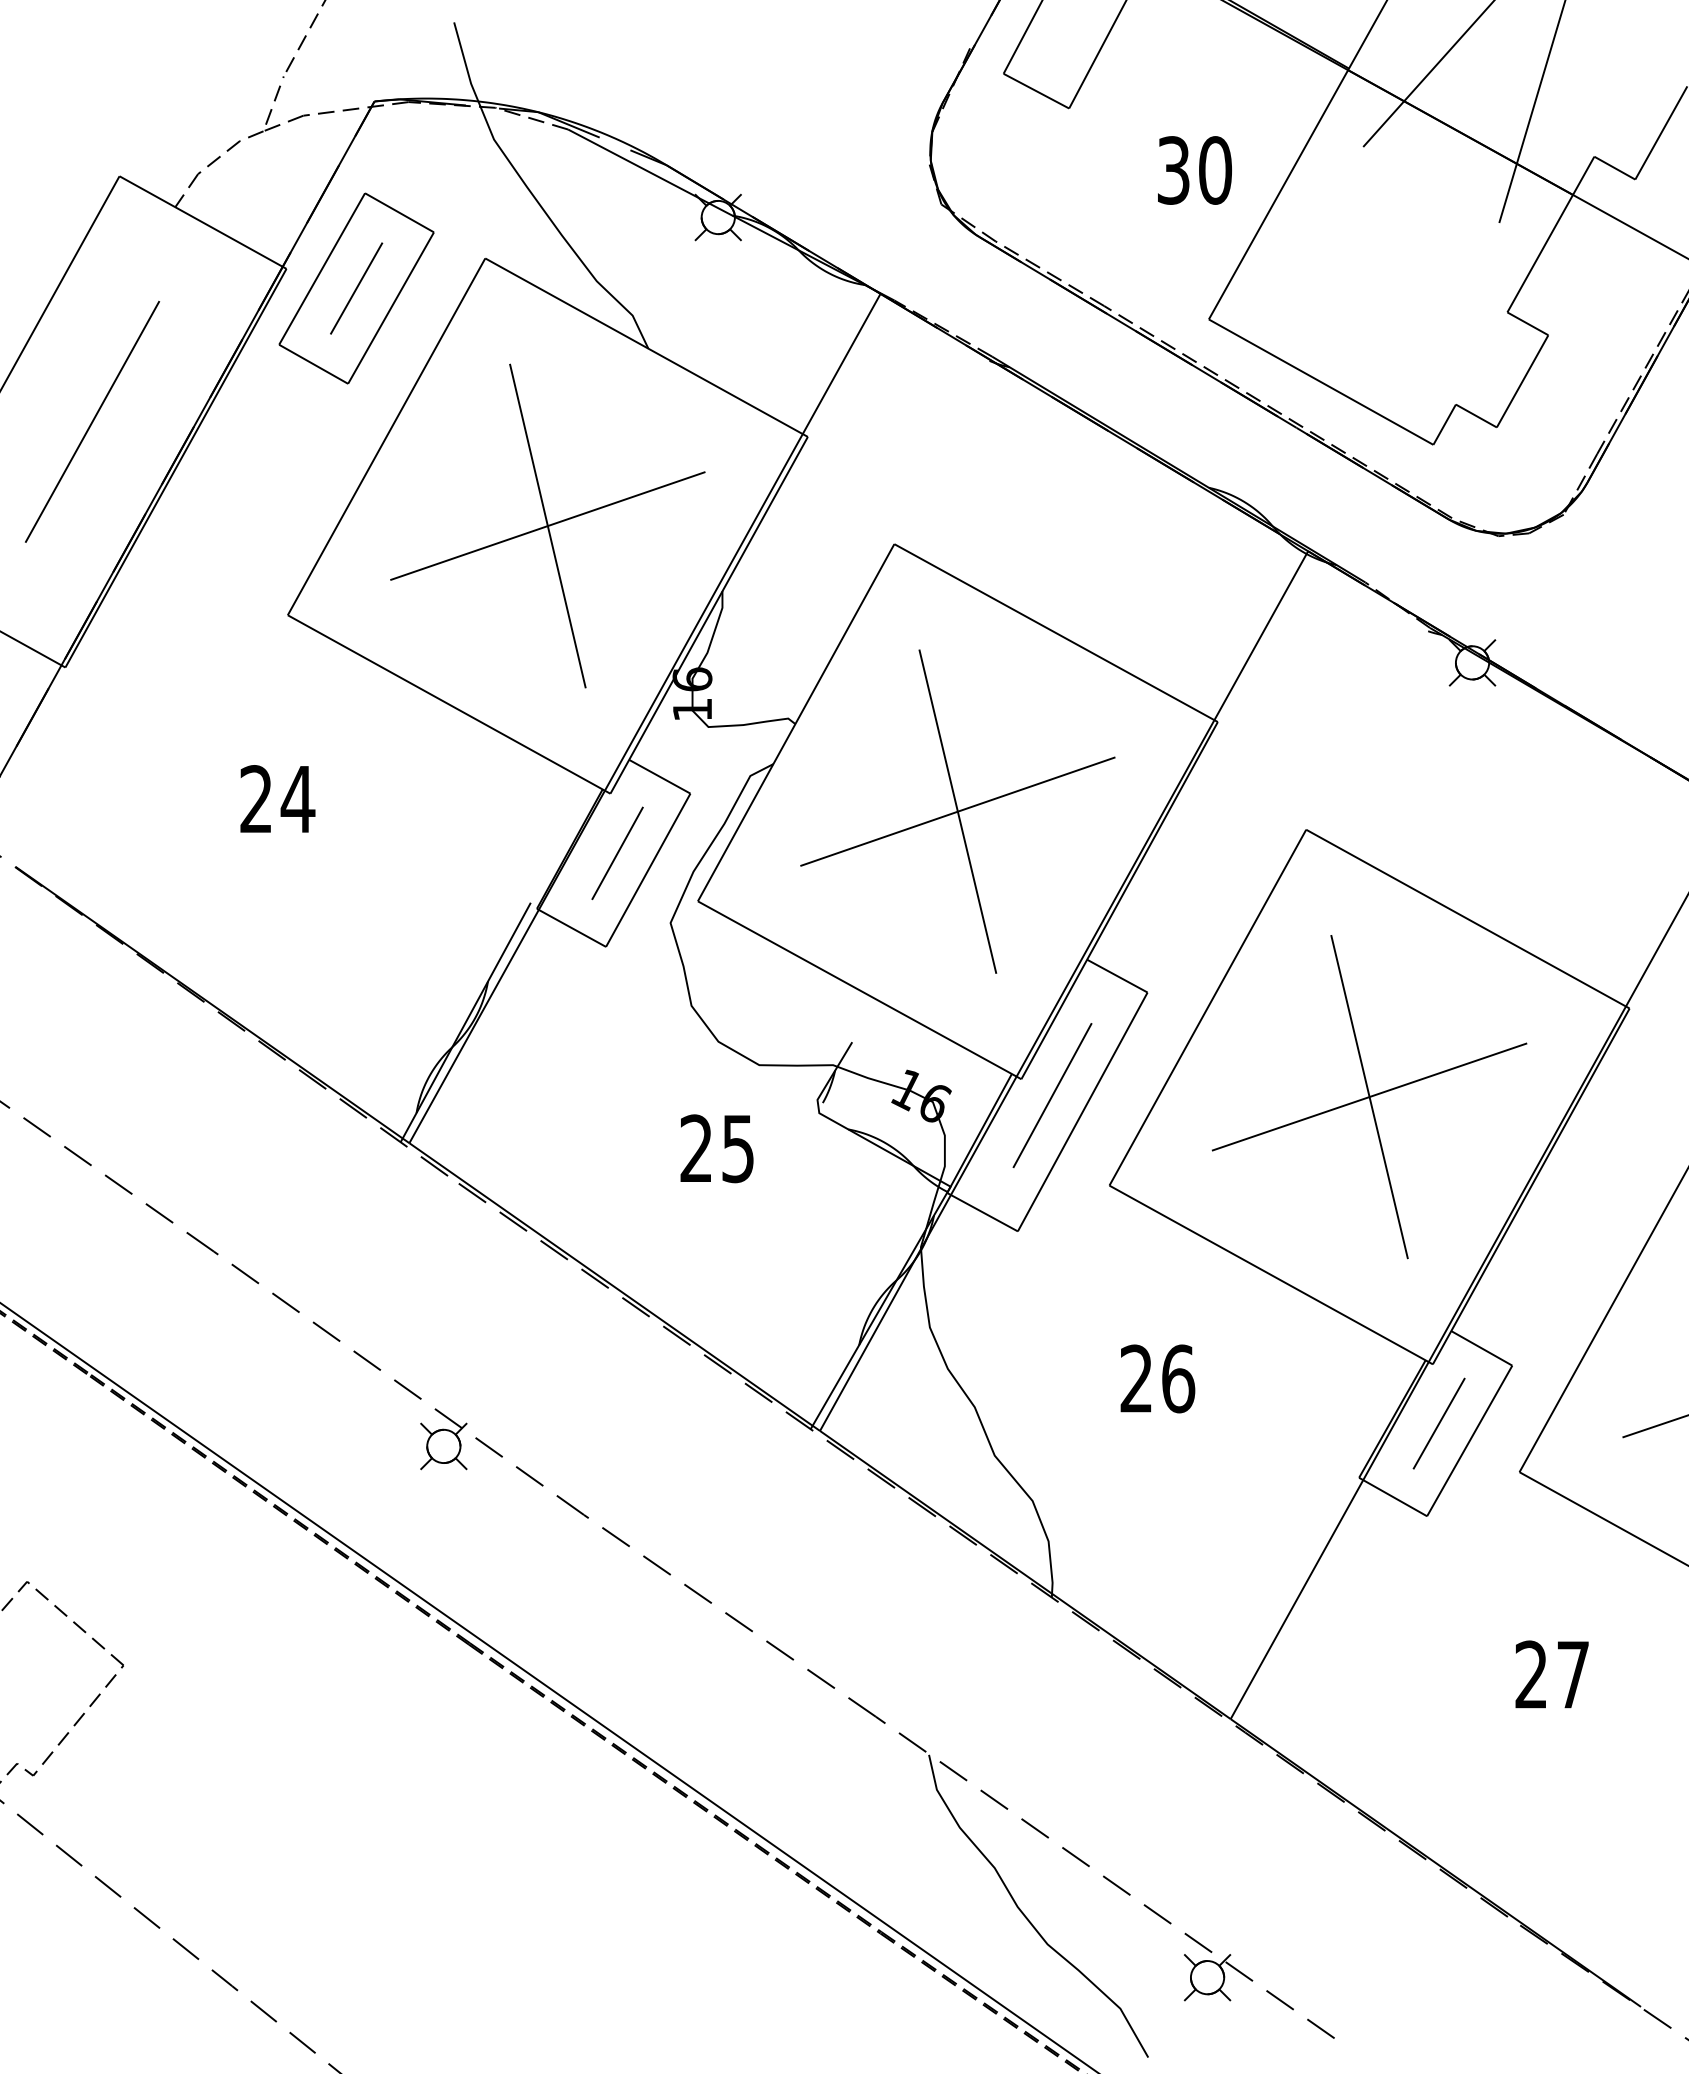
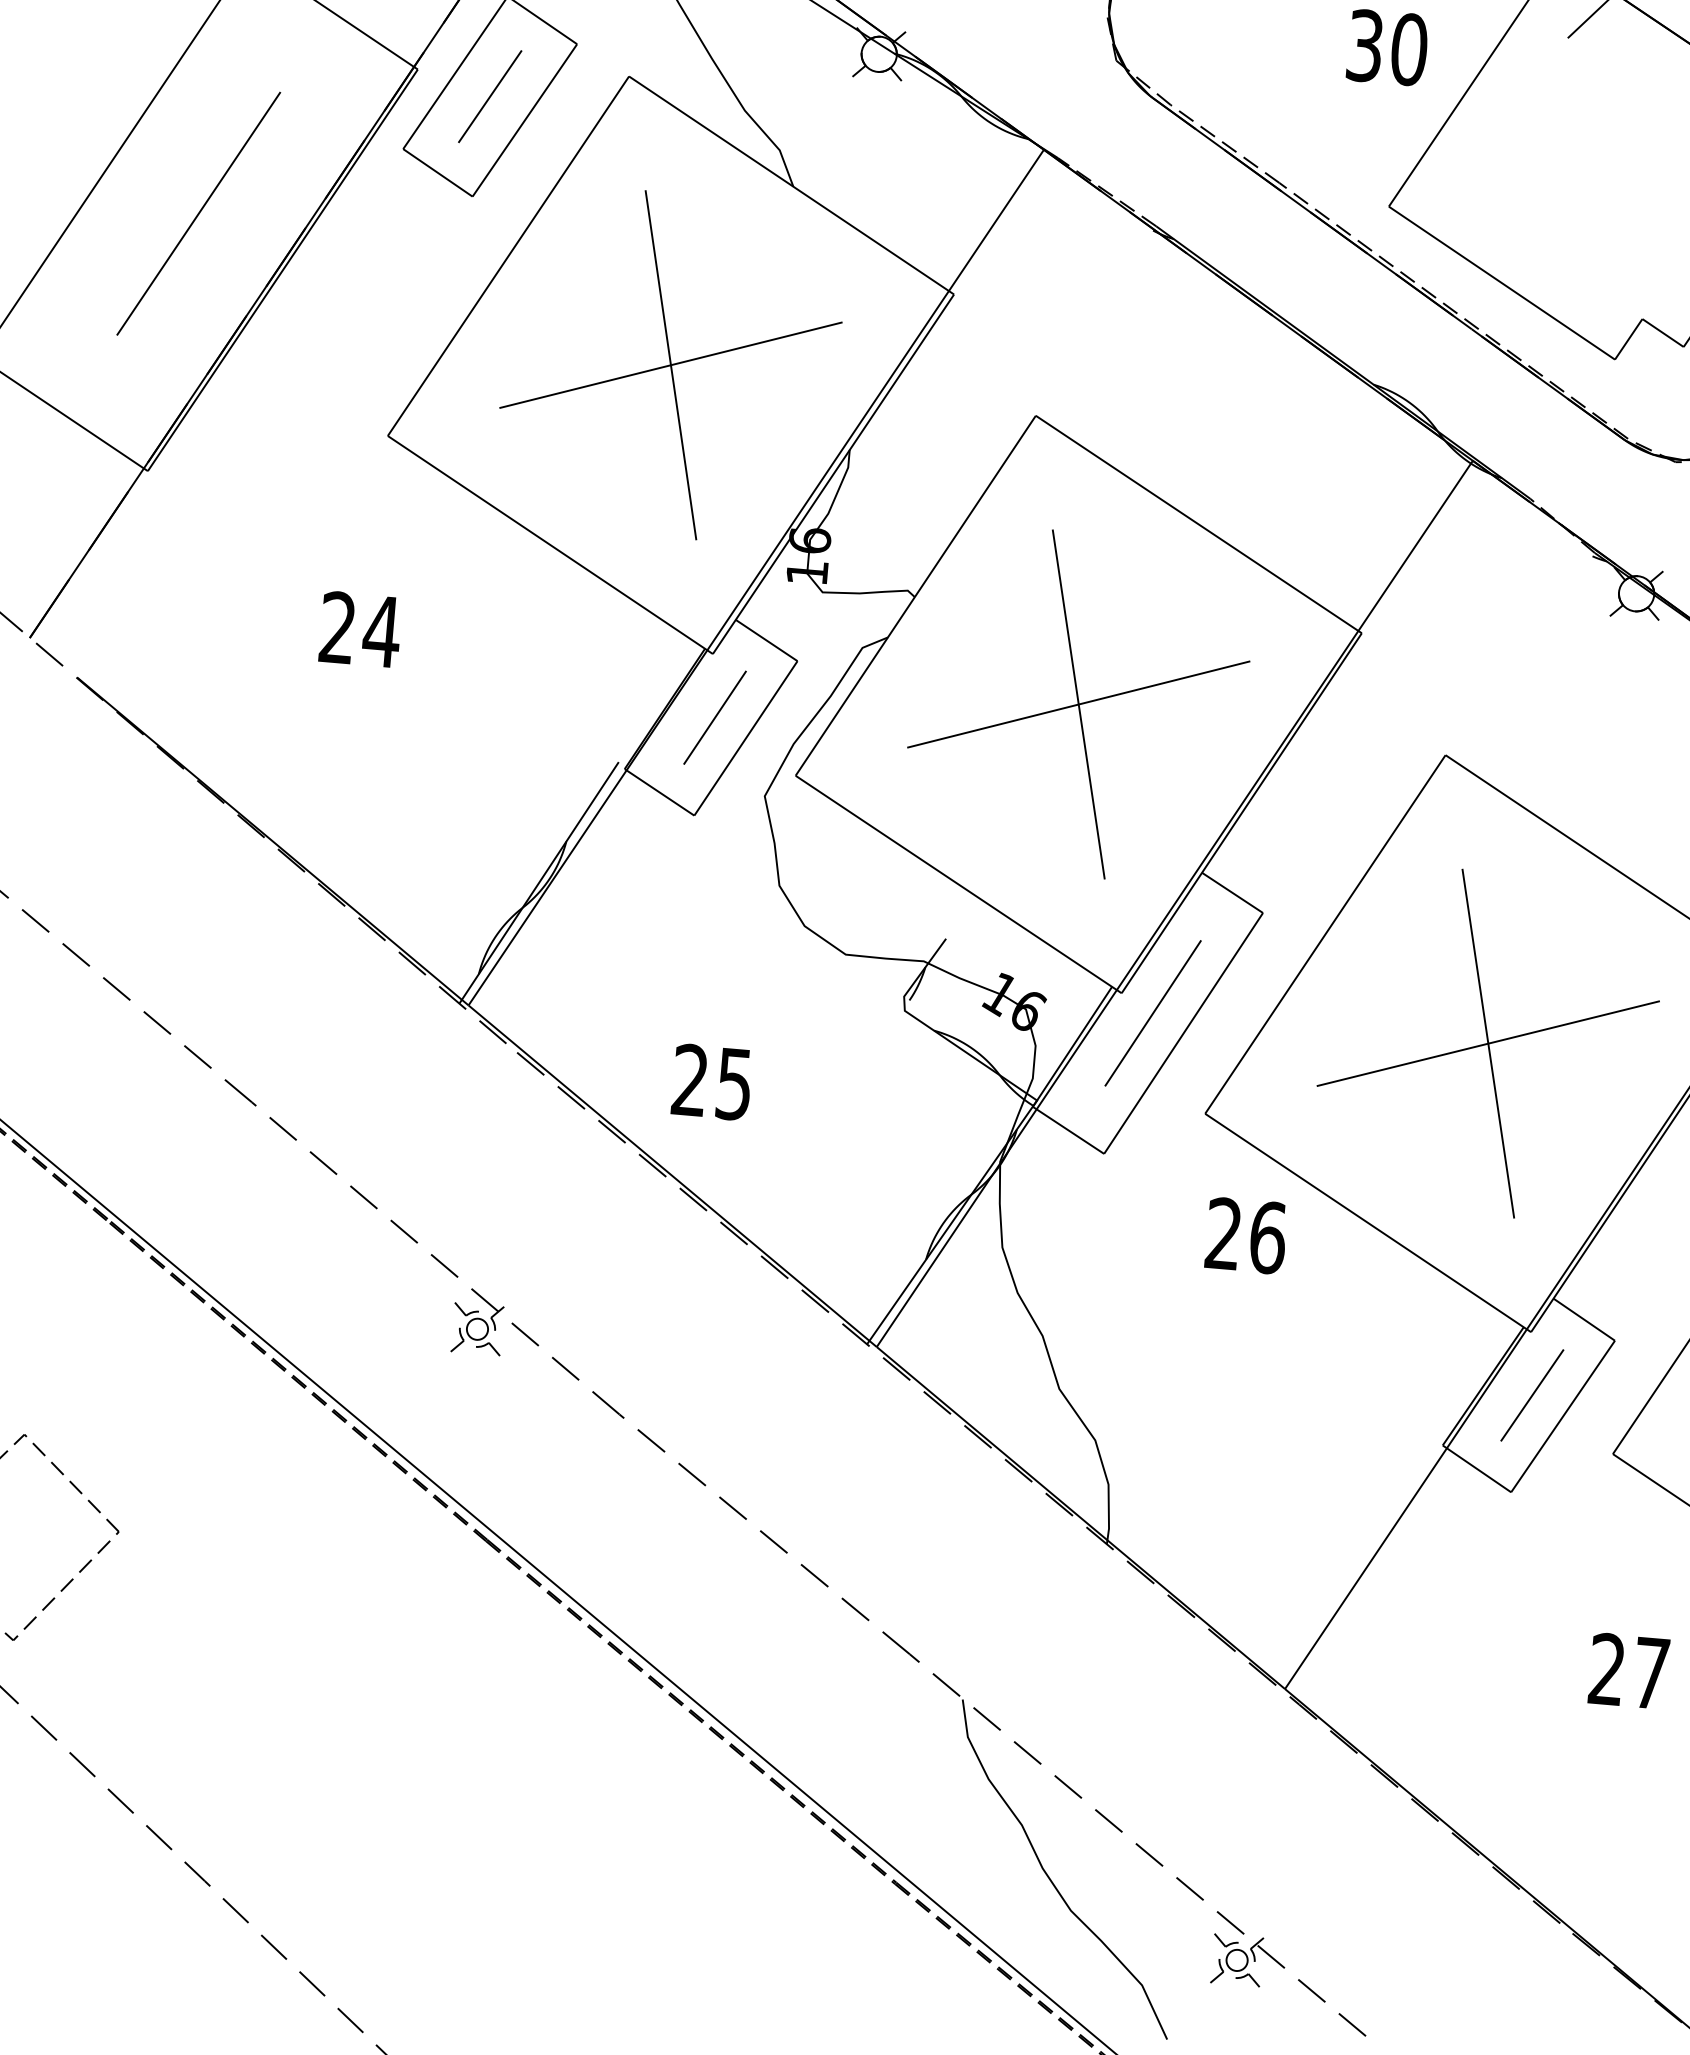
text: (716, 1148) -> (711, 1081), moved
text: (1157, 1378) -> (1245, 1235), moved
circle: (443, 1446) -> (477, 1329), size x0.6
circle: (1207, 1977) -> (1237, 1960), size x0.6

